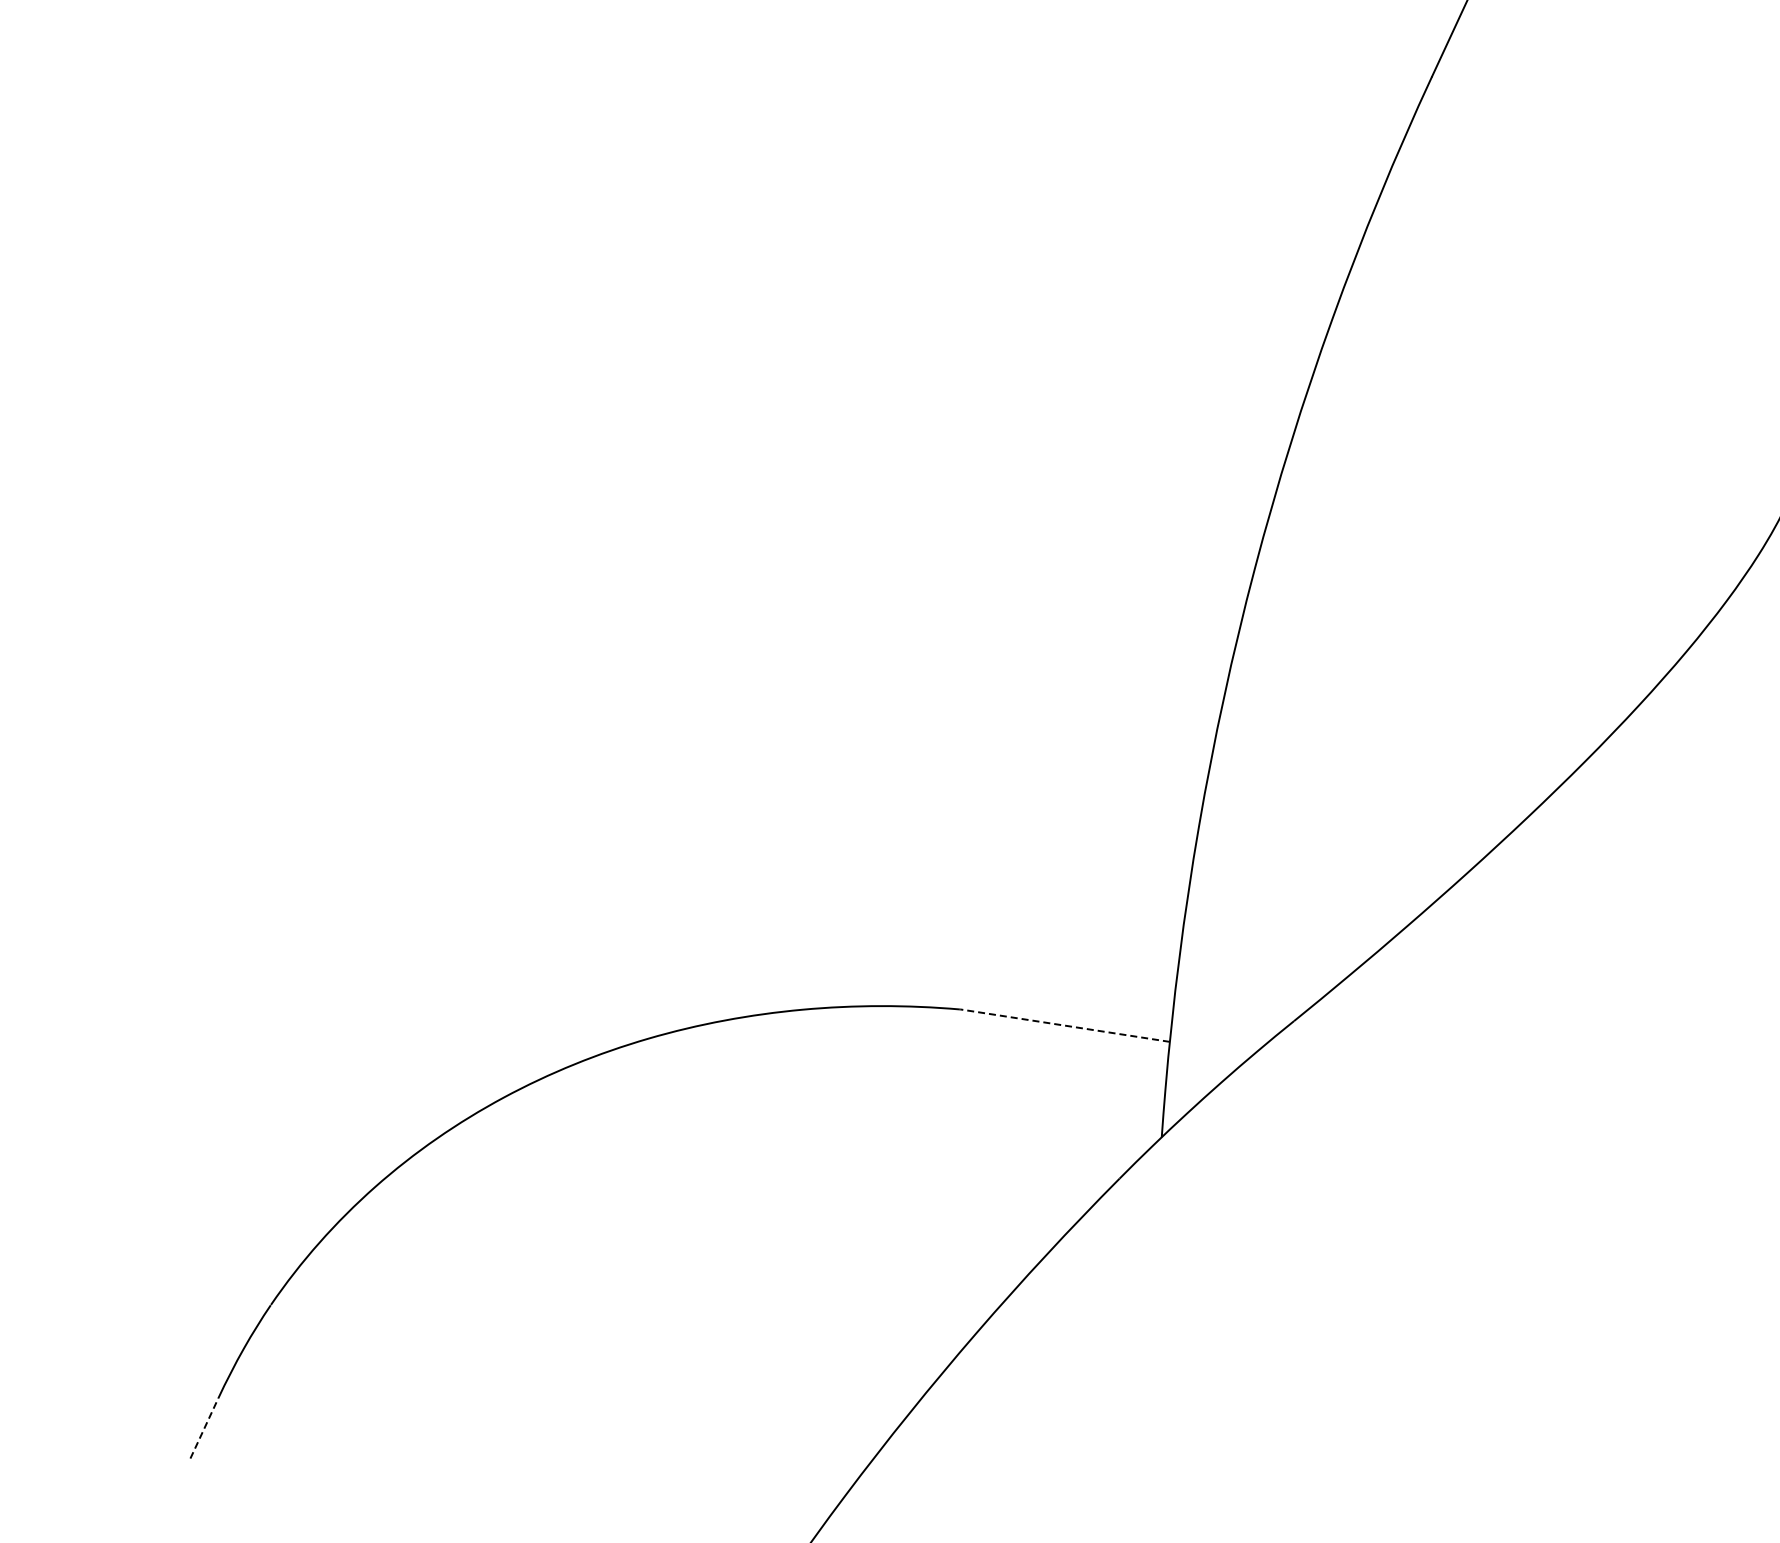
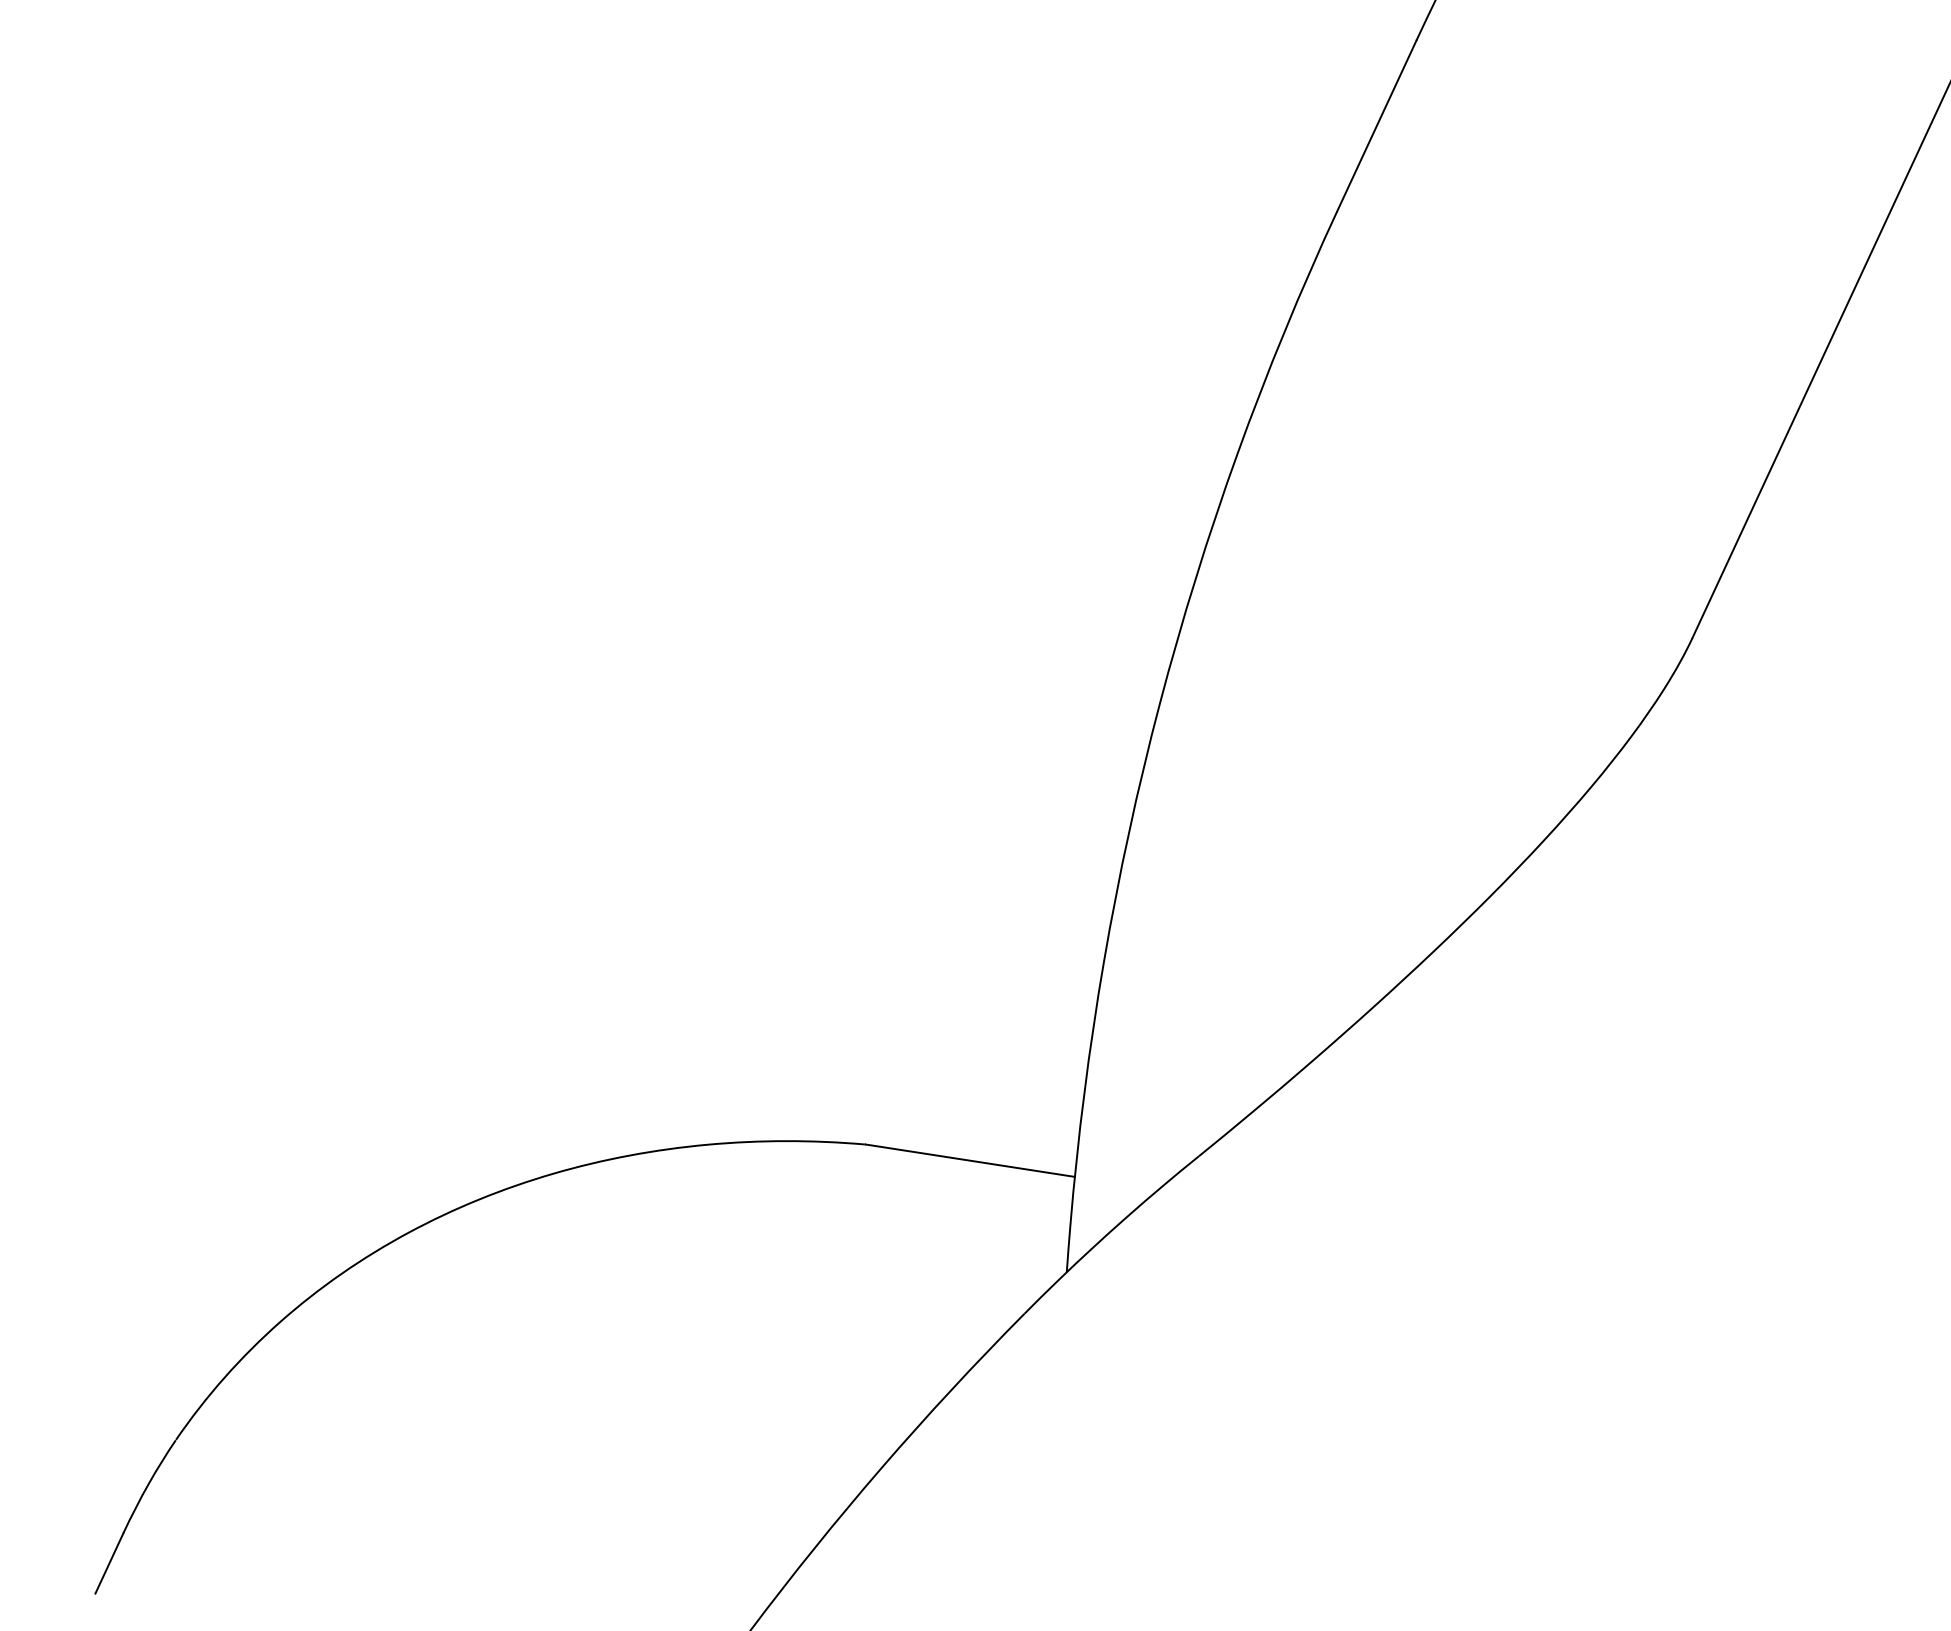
line: (1065, 1025) -> (970, 1160), dashed -> solid
line: (204, 1428) -> (109, 1563), dashed -> solid

